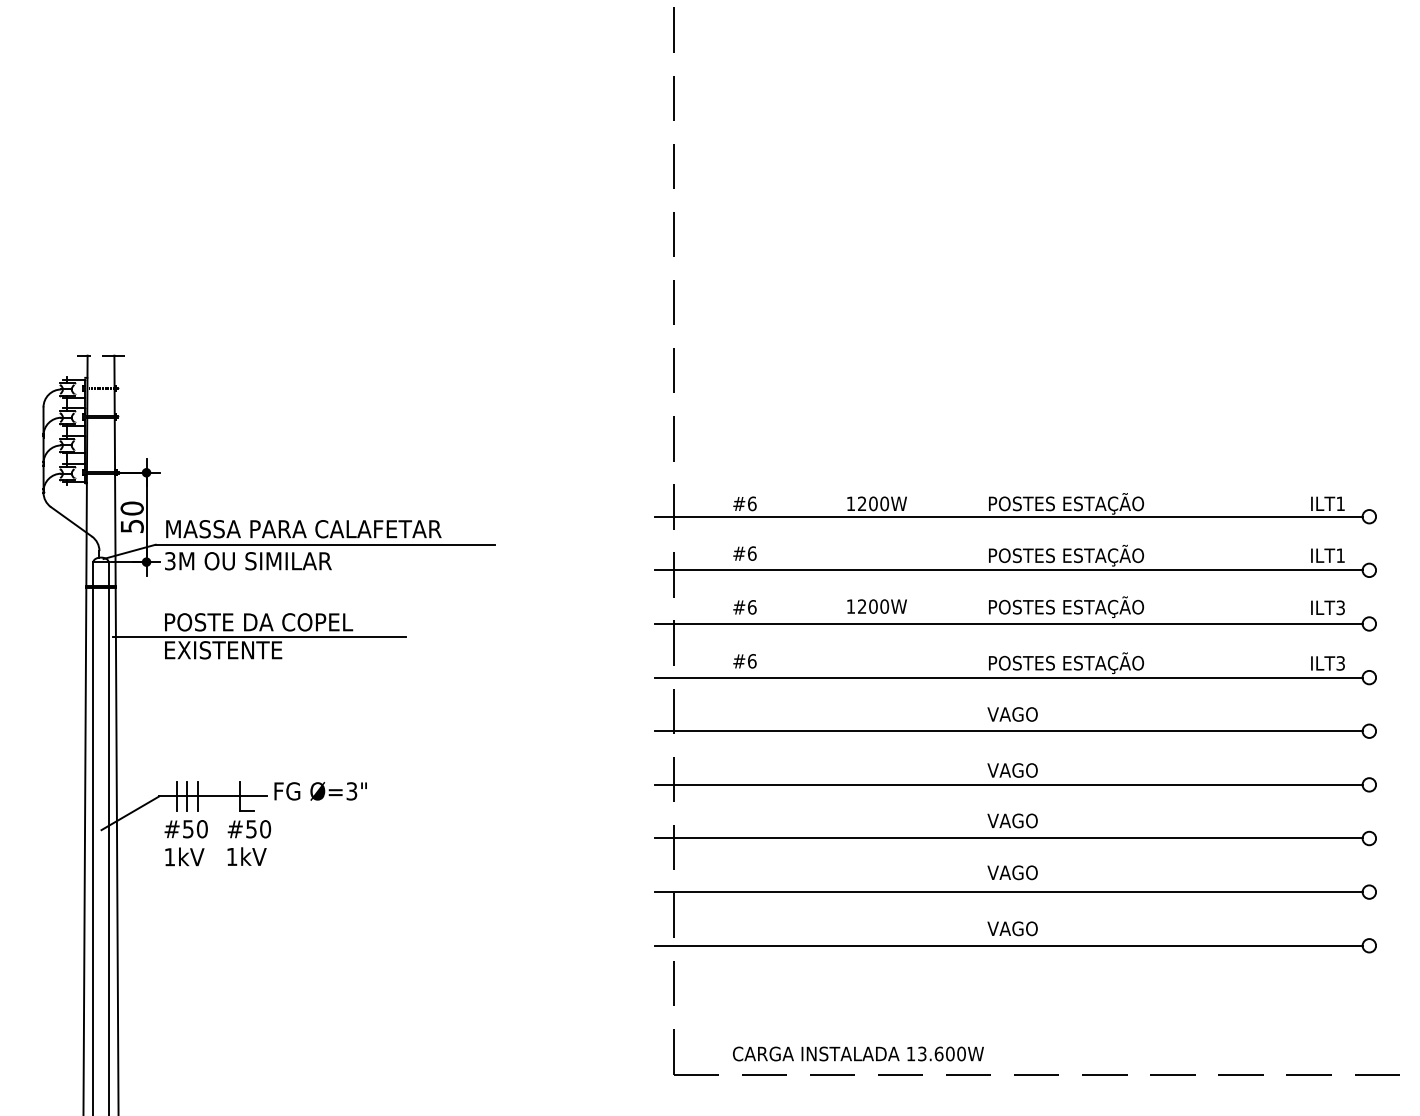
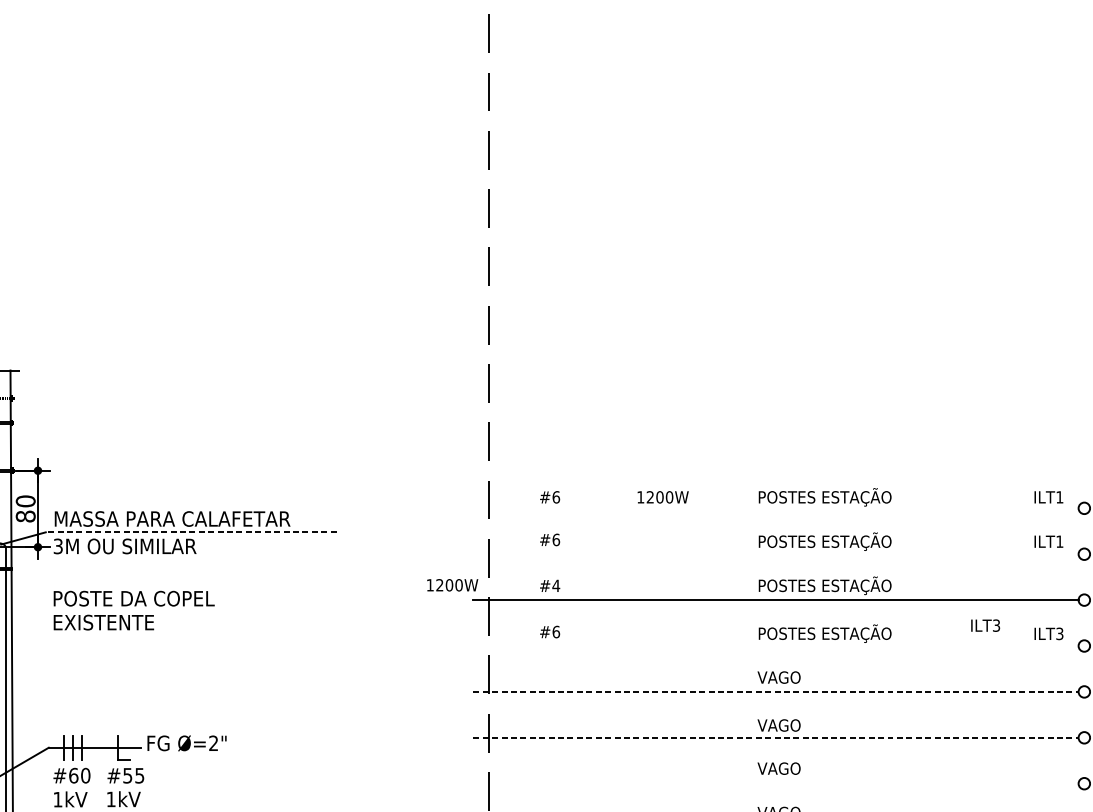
line: (1008, 516) -> (775, 508), removed
text: (131, 526) -> (25, 516), 50 -> 80
line: (325, 544) -> (191, 532), solid -> dashed
line: (1008, 570) -> (775, 554), removed
text: (876, 606) -> (452, 585), moved
text: (751, 607) -> (555, 586), #6 -> #4
text: (1327, 607) -> (985, 625), moved
line: (259, 636) -> (134, 610), removed
line: (1008, 677) -> (775, 645), removed
line: (1008, 731) -> (775, 692), solid -> dashed
line: (1008, 784) -> (775, 737), solid -> dashed
text: (351, 791) -> (213, 743), Ø=3" -> Ø=2"
text: (188, 829) -> (73, 775), #50 -> #60
text: (265, 829) -> (139, 775), #50 -> #55
line: (1008, 838) -> (775, 783), removed

